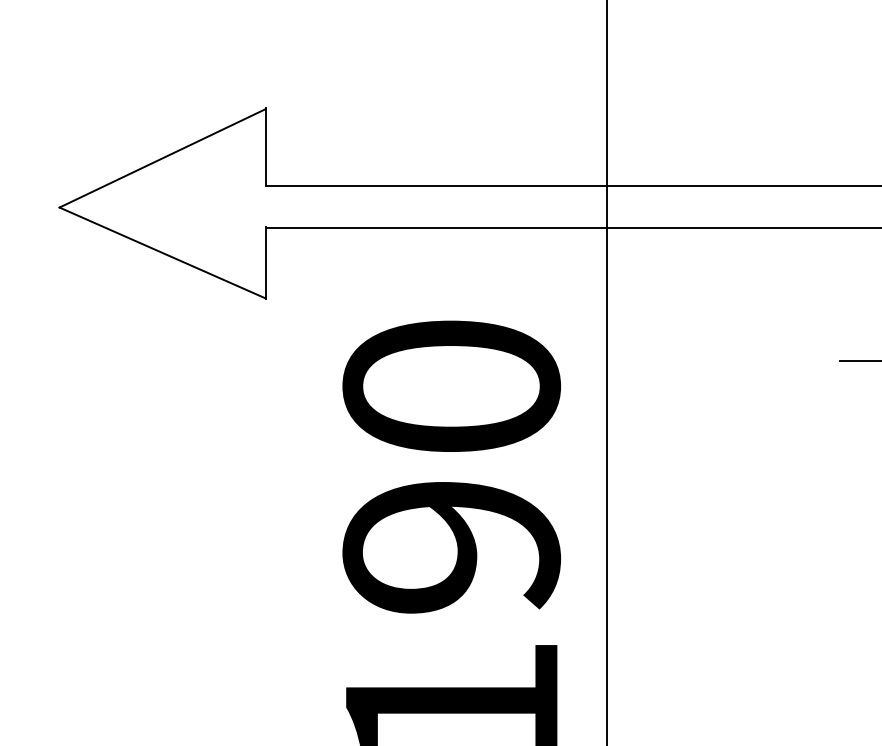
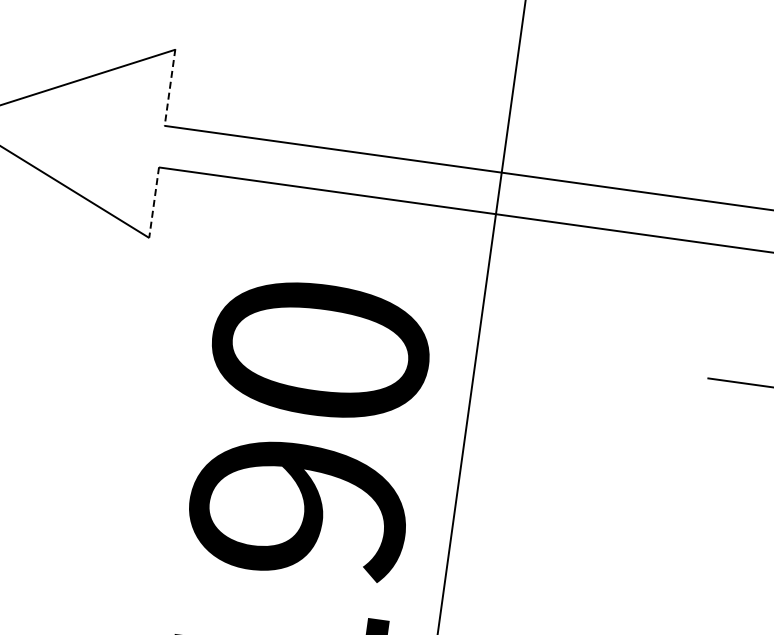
line: (266, 146) -> (170, 87), solid -> dashed
line: (266, 262) -> (154, 202), solid -> dashed

